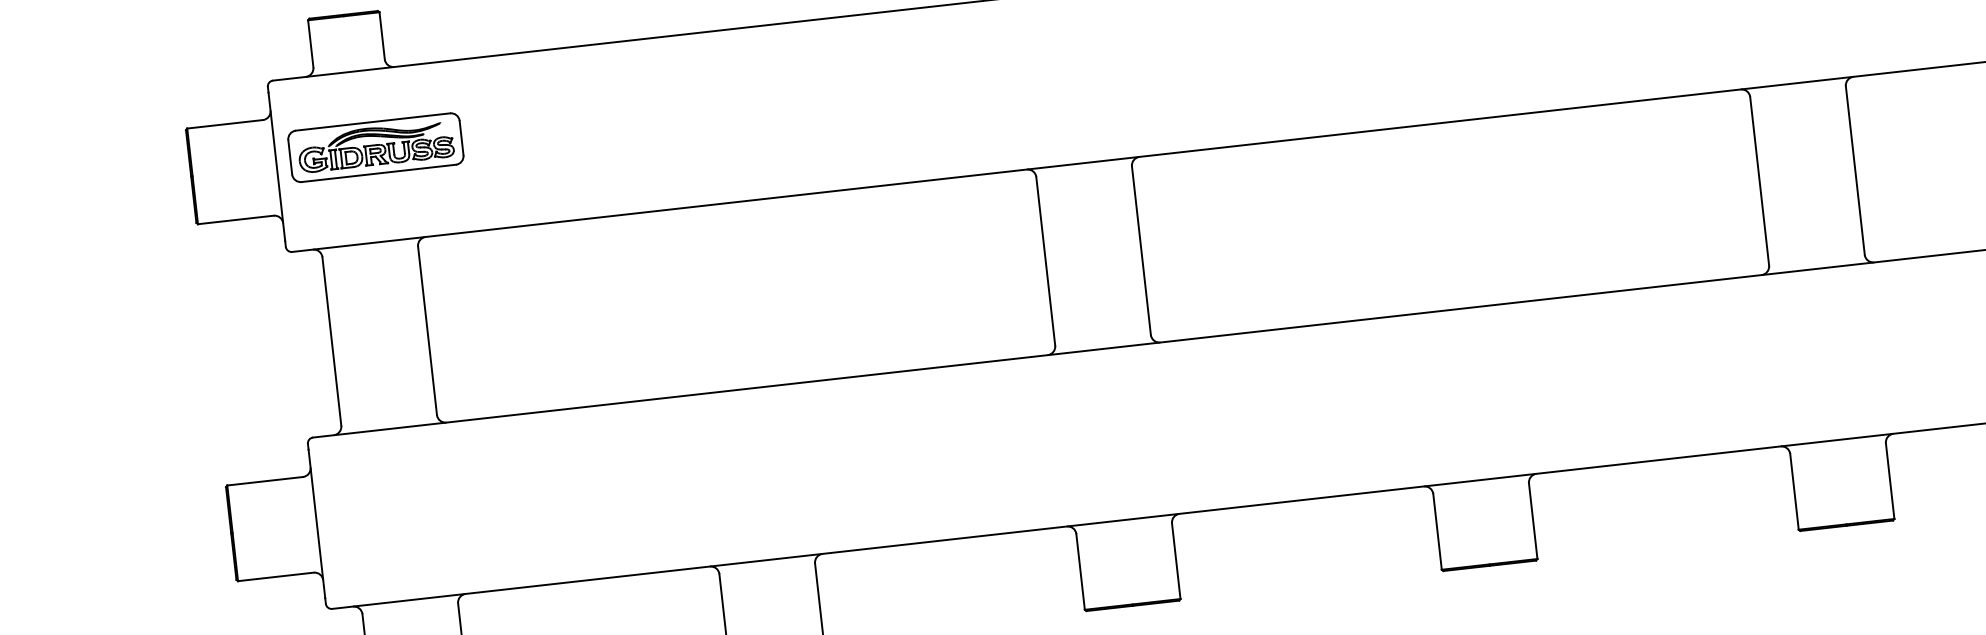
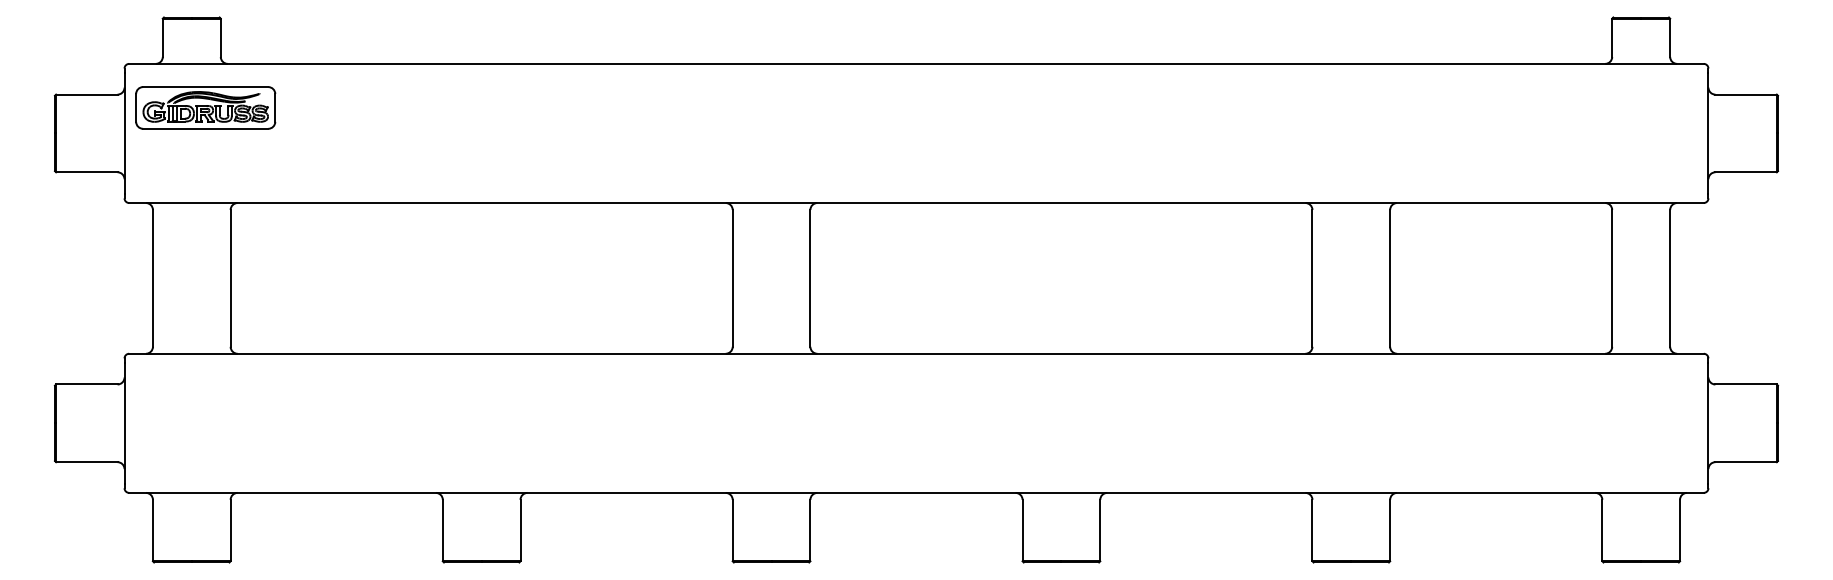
part: (375, 147) -> (205, 107), moved

